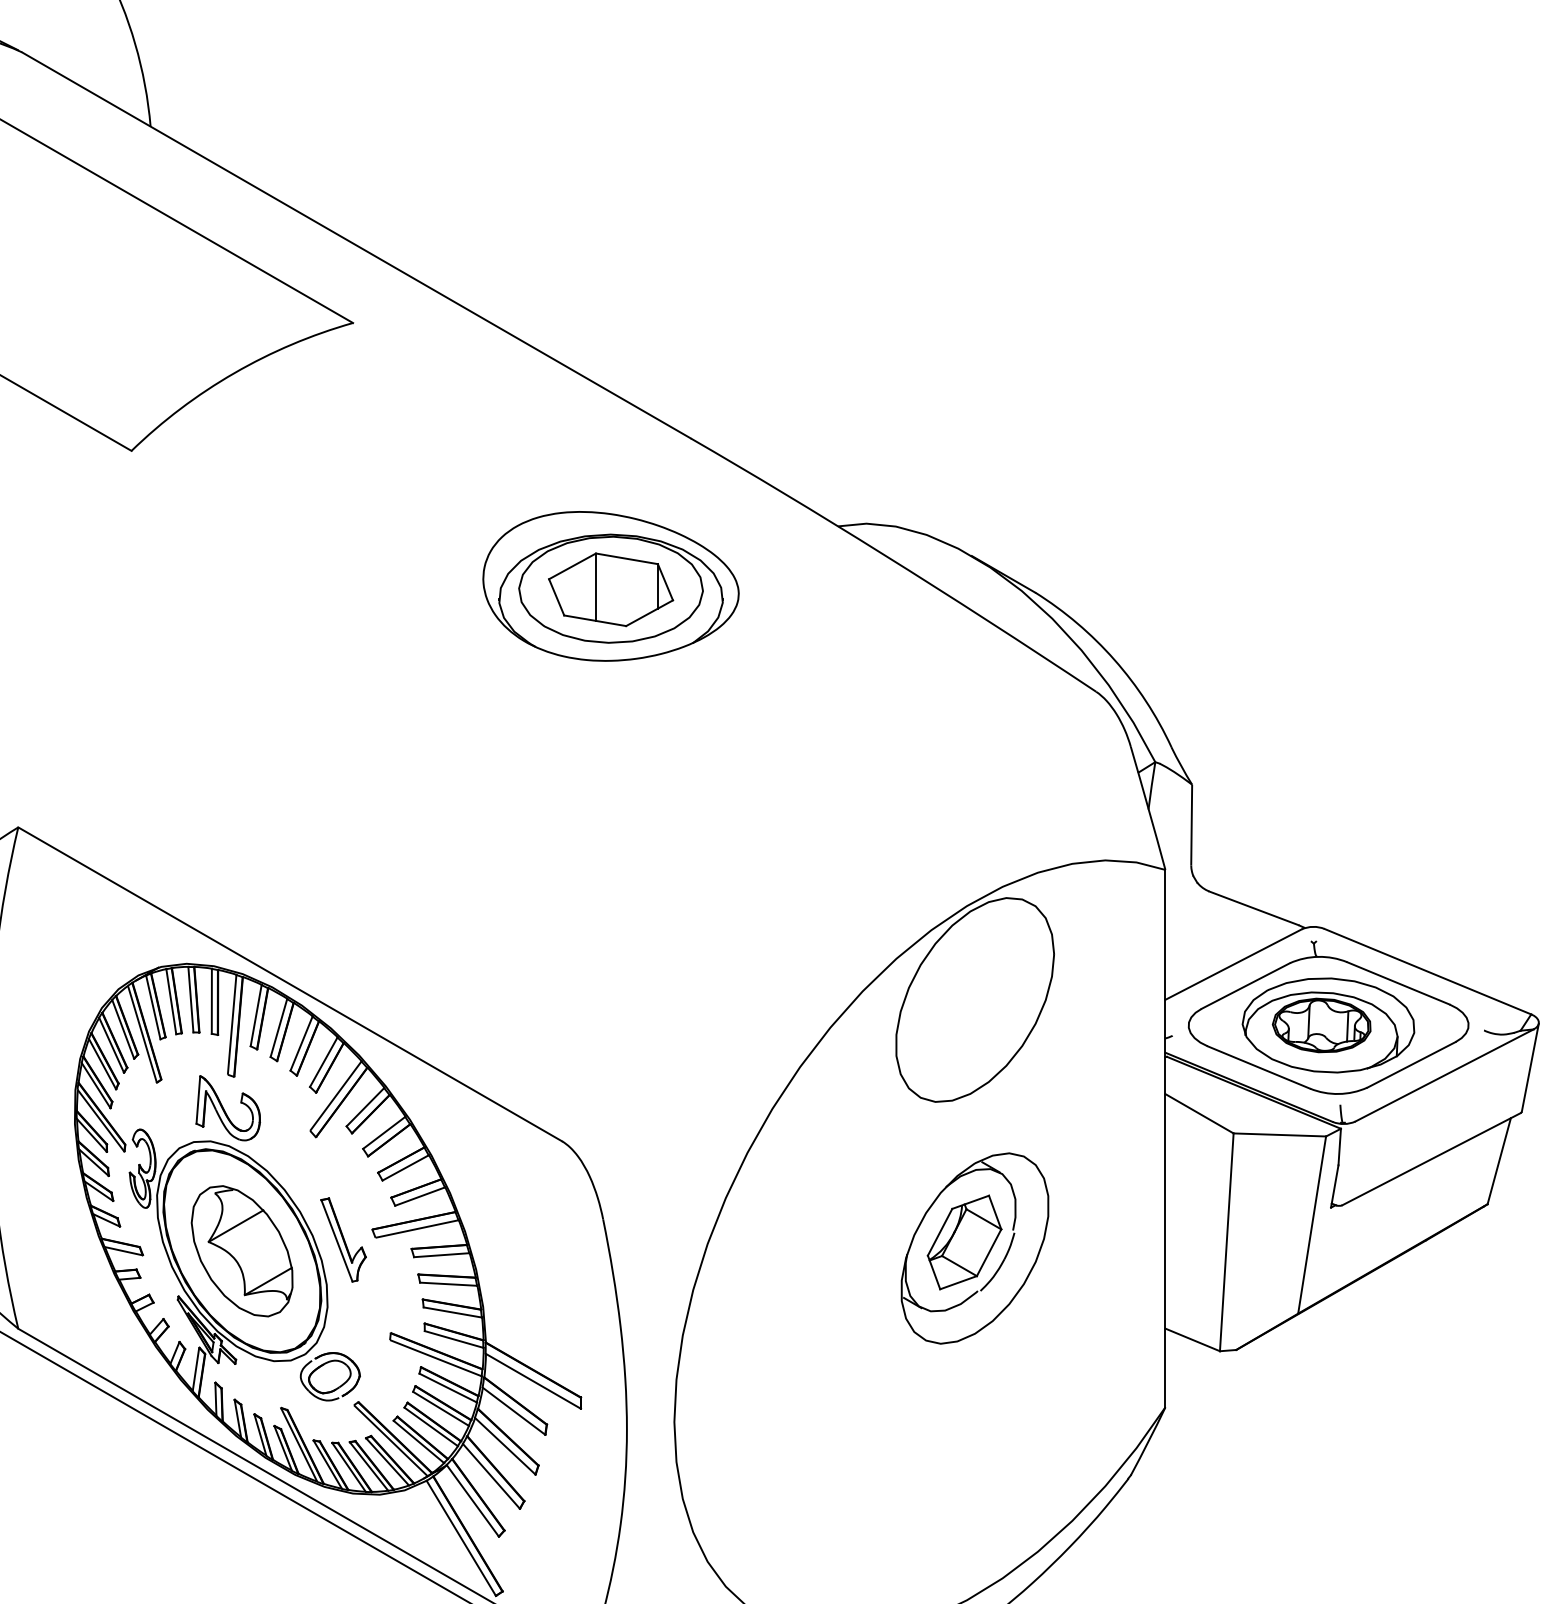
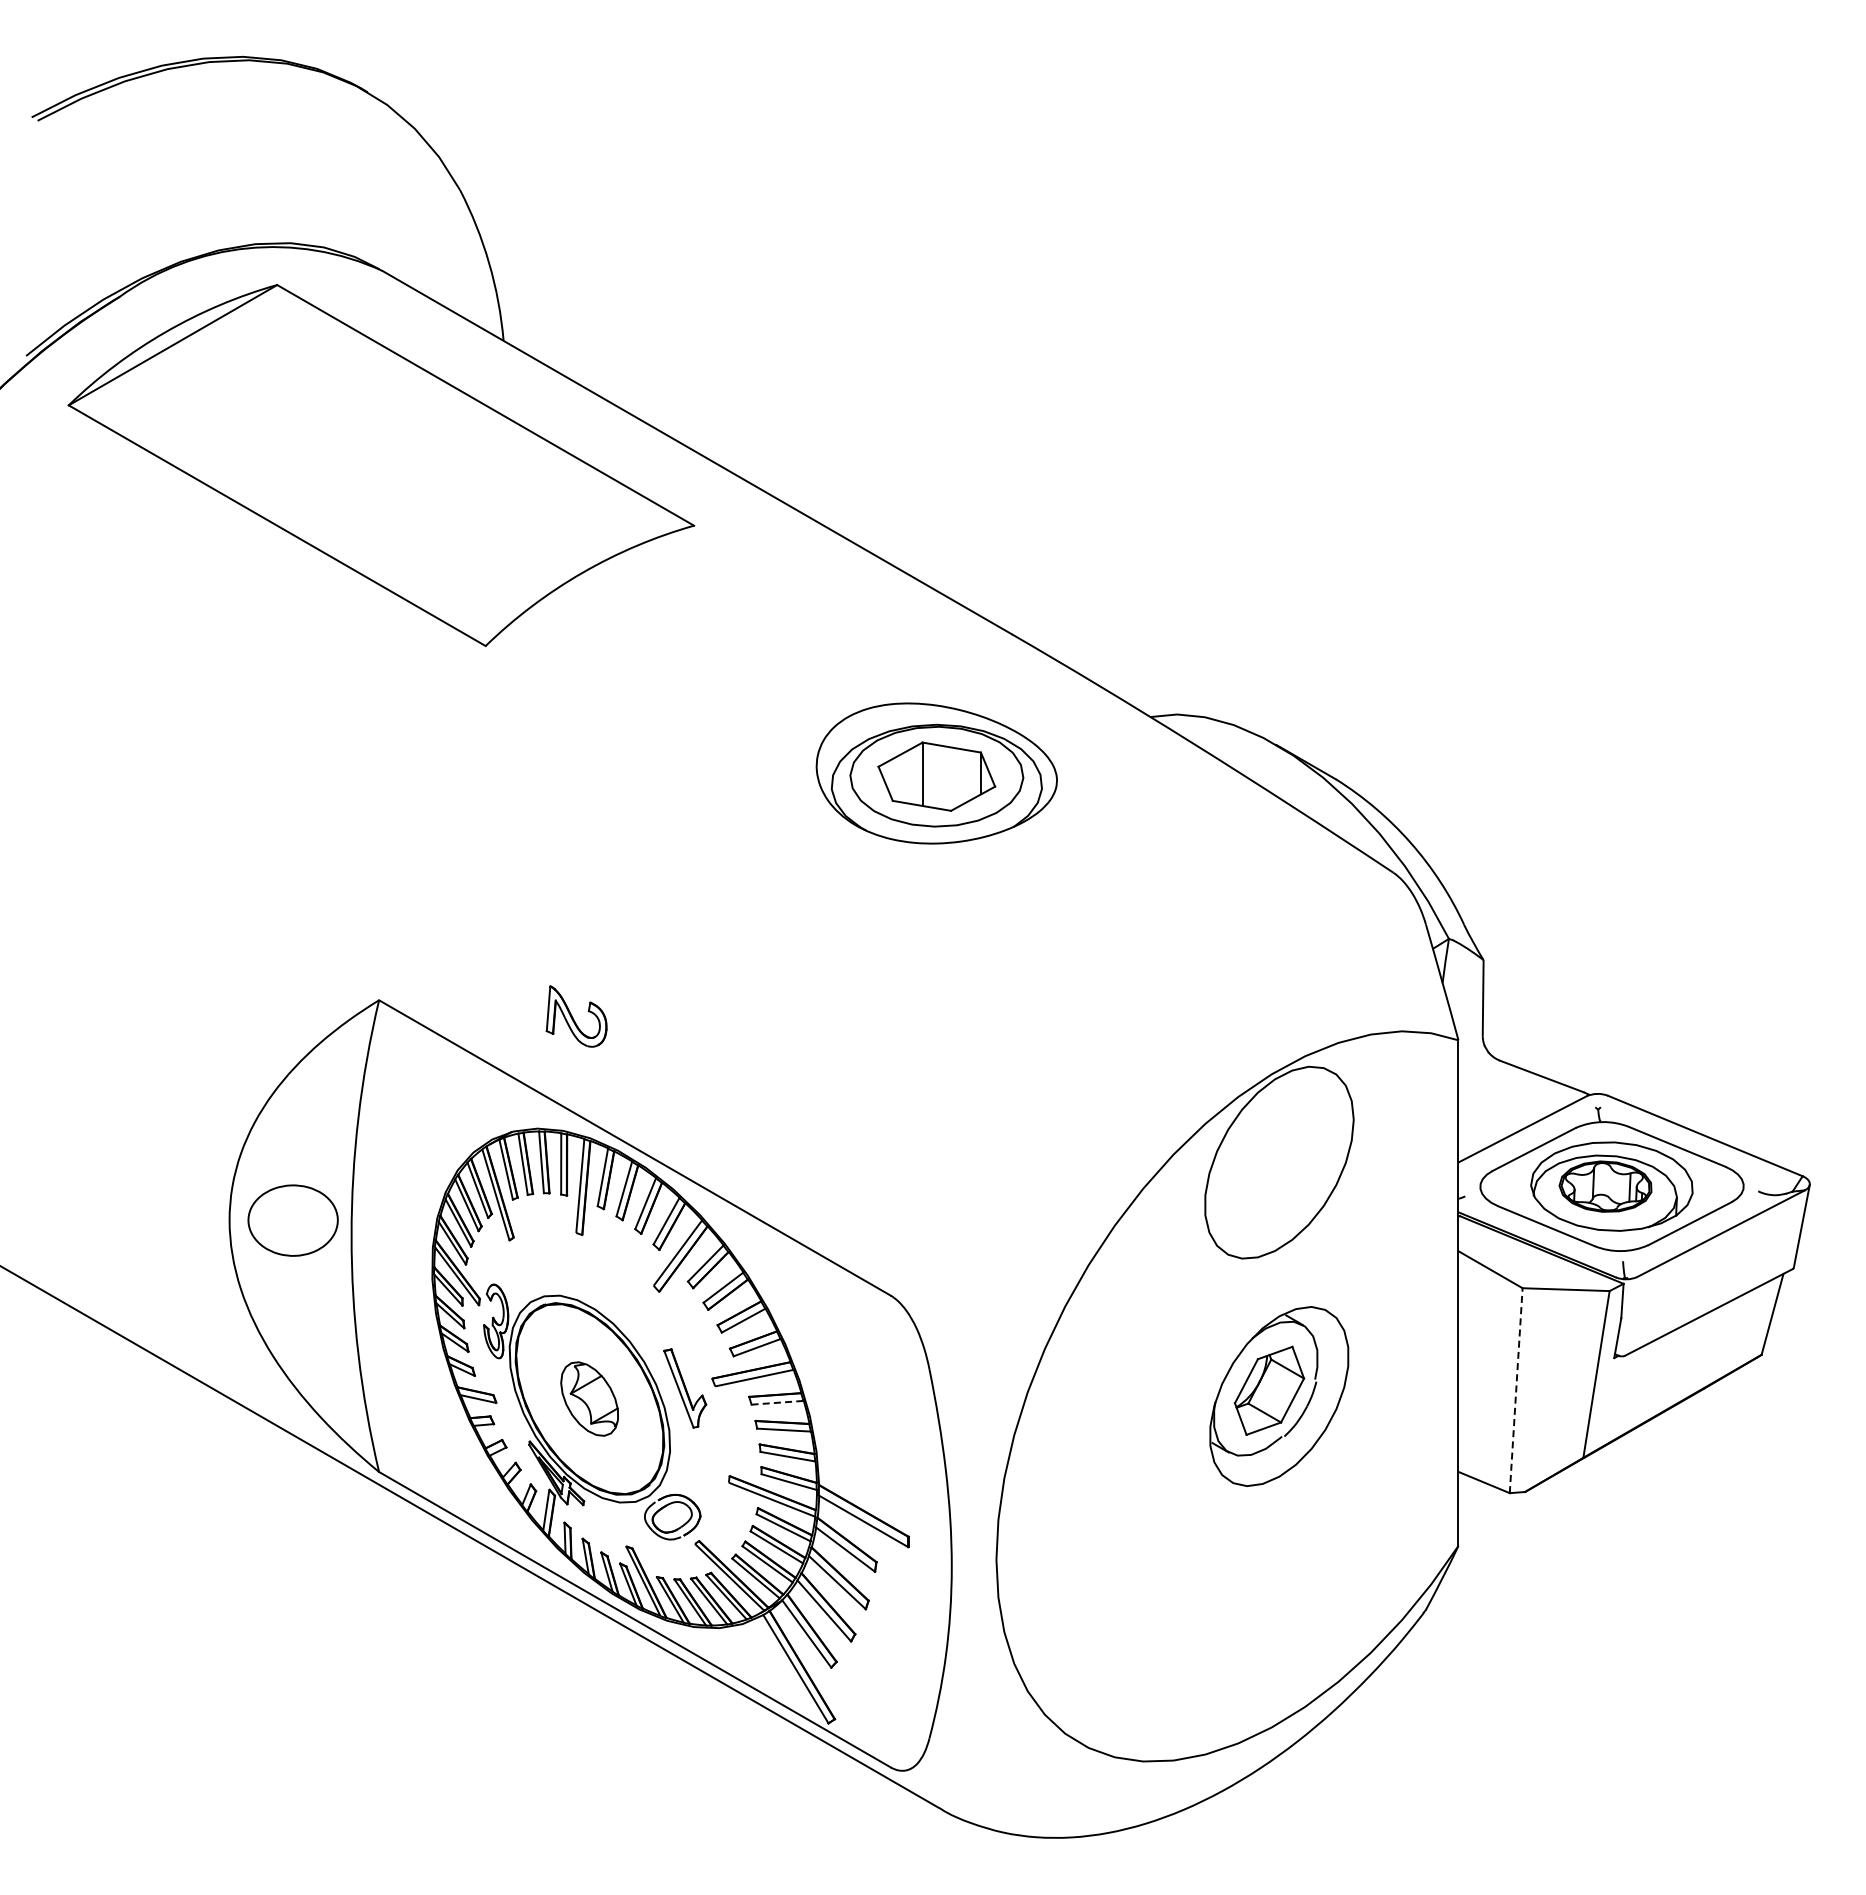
part: (228, 1108) -> (576, 1016), moved
line: (1227, 1242) -> (1516, 1390), solid -> dashed
part: (241, 1250) -> (589, 1398), size x0.6
line: (442, 1254) -> (778, 1402), solid -> dashed

